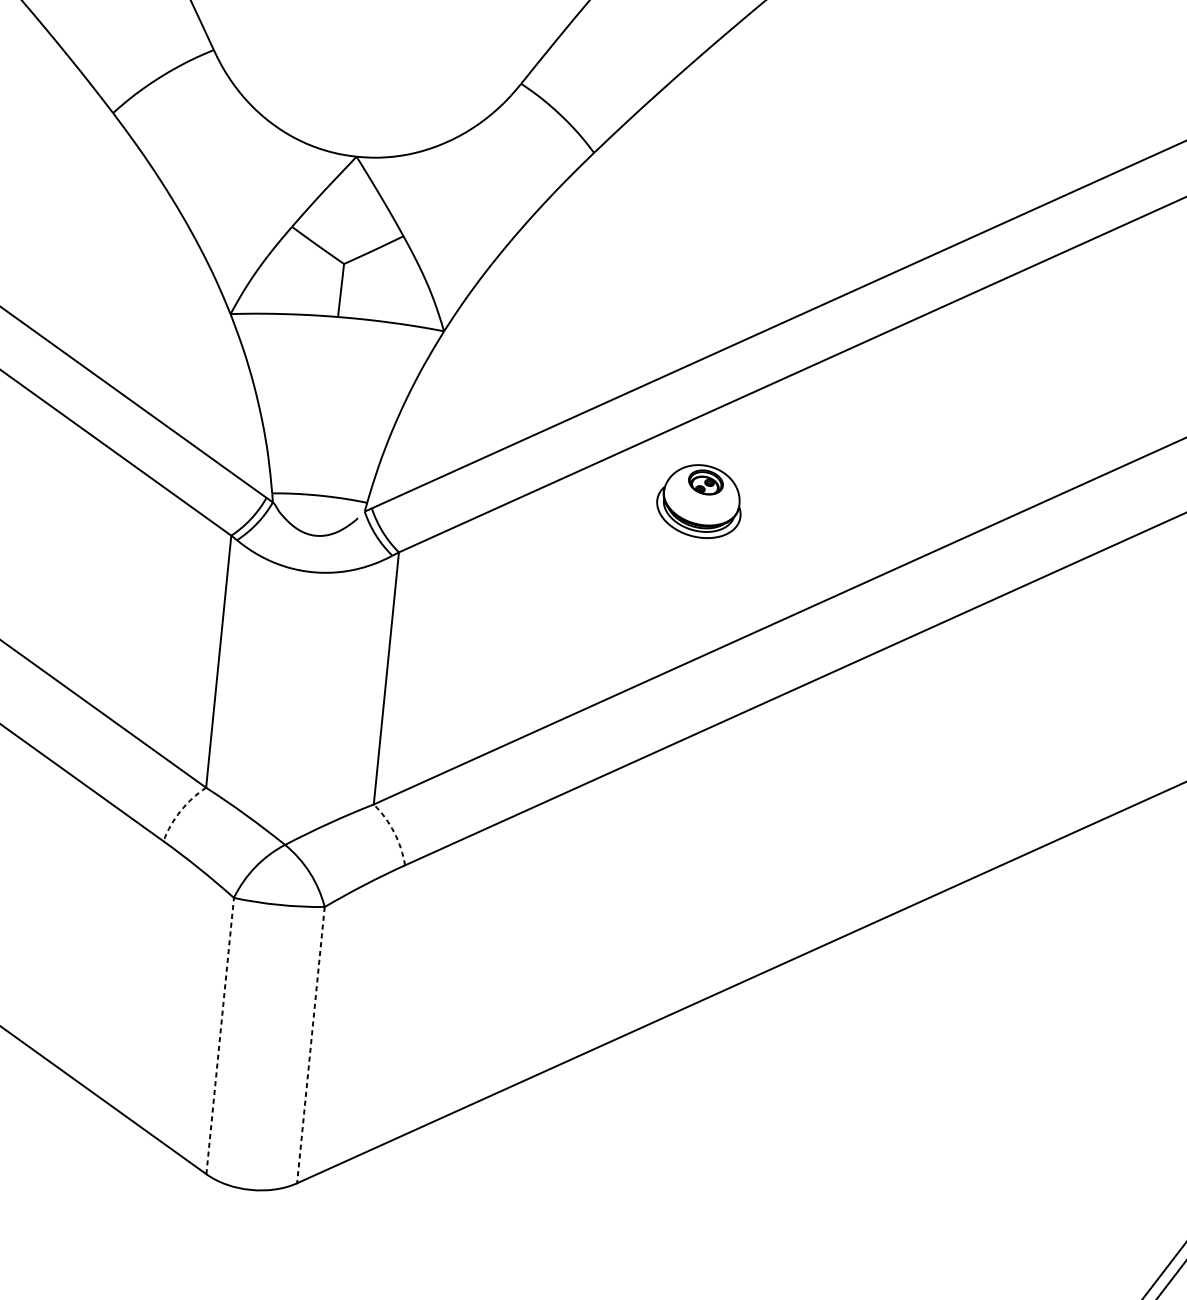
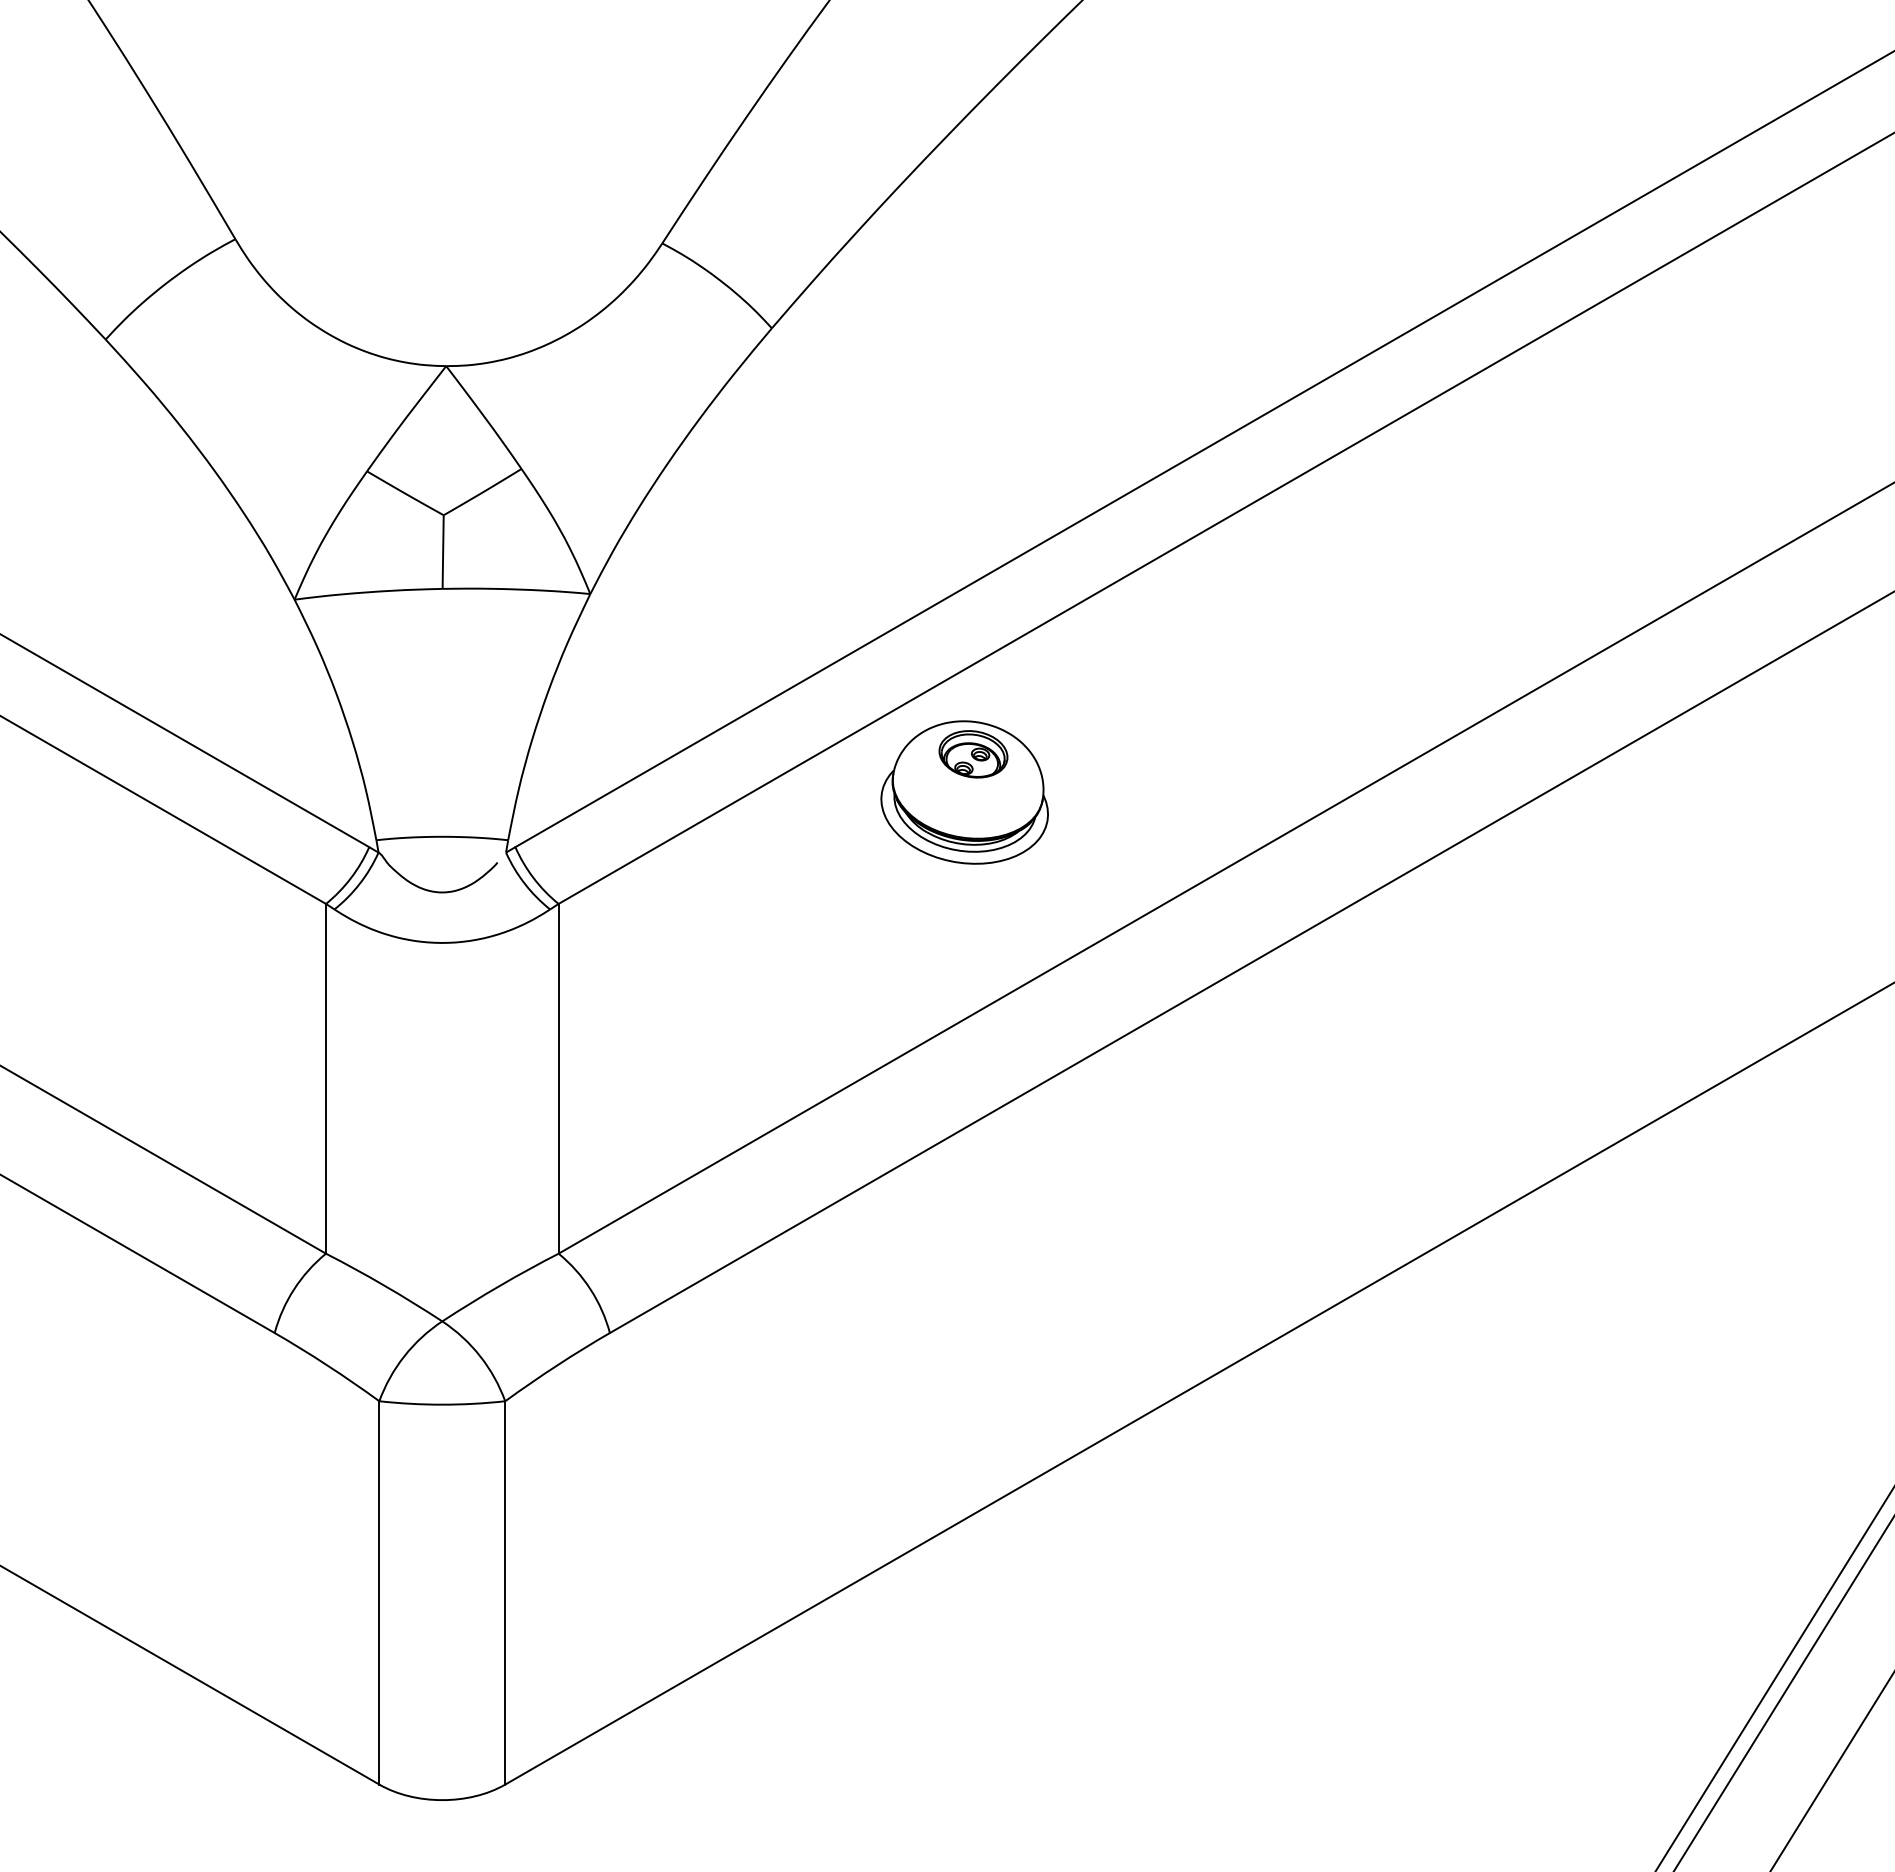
part: (699, 501) -> (964, 792), size x1.43
arc: (180, 811) -> (294, 1289), dashed -> solid
arc: (394, 832) -> (590, 1289), dashed -> solid
line: (220, 1035) -> (379, 1592), dashed -> solid
line: (311, 1044) -> (505, 1592), dashed -> solid

